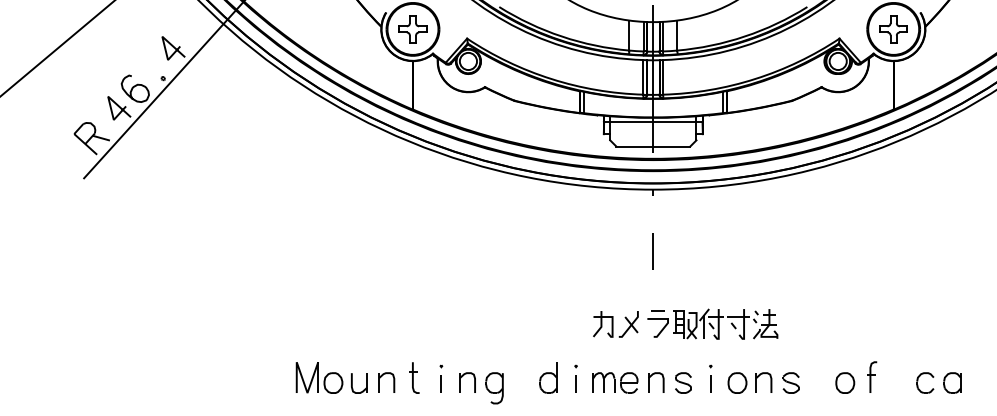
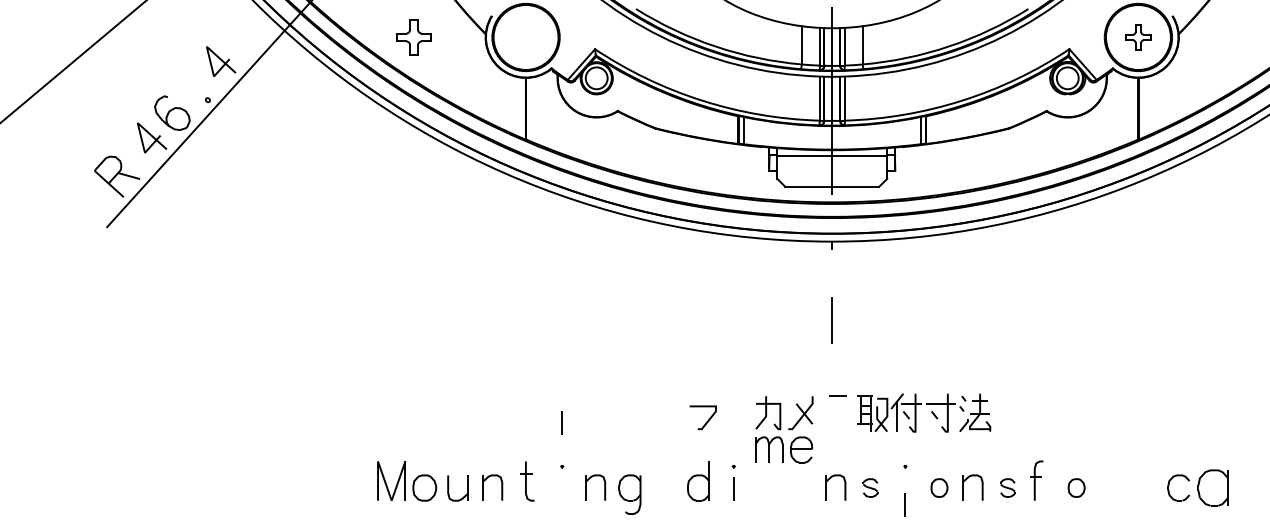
part: (412, 29) -> (413, 37), moved
part: (893, 29) -> (1138, 37), size x0.7
line: (660, 330) -> (706, 421), moved
part: (871, 377) -> (1036, 480), moved
part: (615, 382) -> (783, 449), moved
part: (683, 382) -> (870, 487), size x0.7
part: (737, 382) -> (939, 487), size x0.7
part: (790, 382) -> (1007, 487), size x0.7
part: (845, 382) -> (1076, 487), size x0.7
part: (951, 382) -> (1212, 487), size x1.4
line: (440, 383) -> (561, 422), moved
line: (710, 383) -> (904, 504), moved

